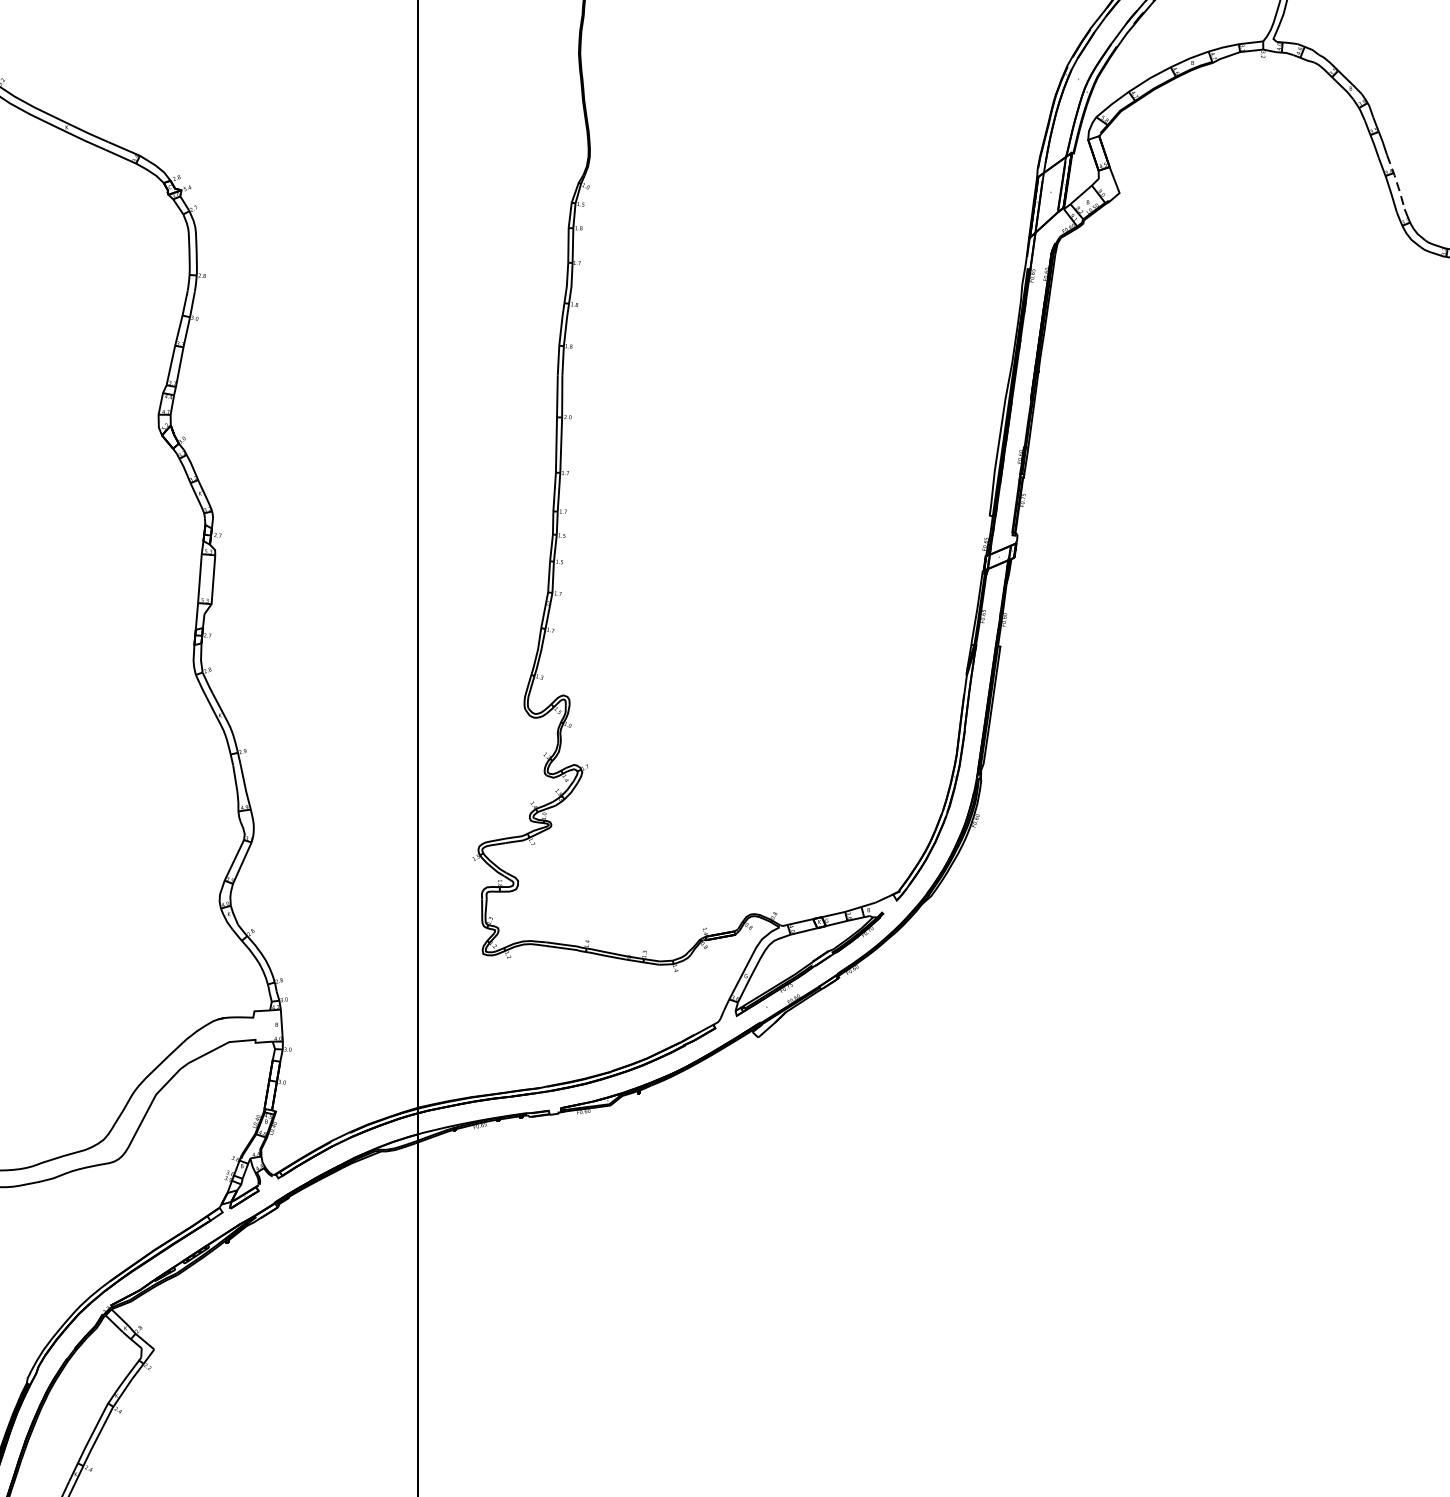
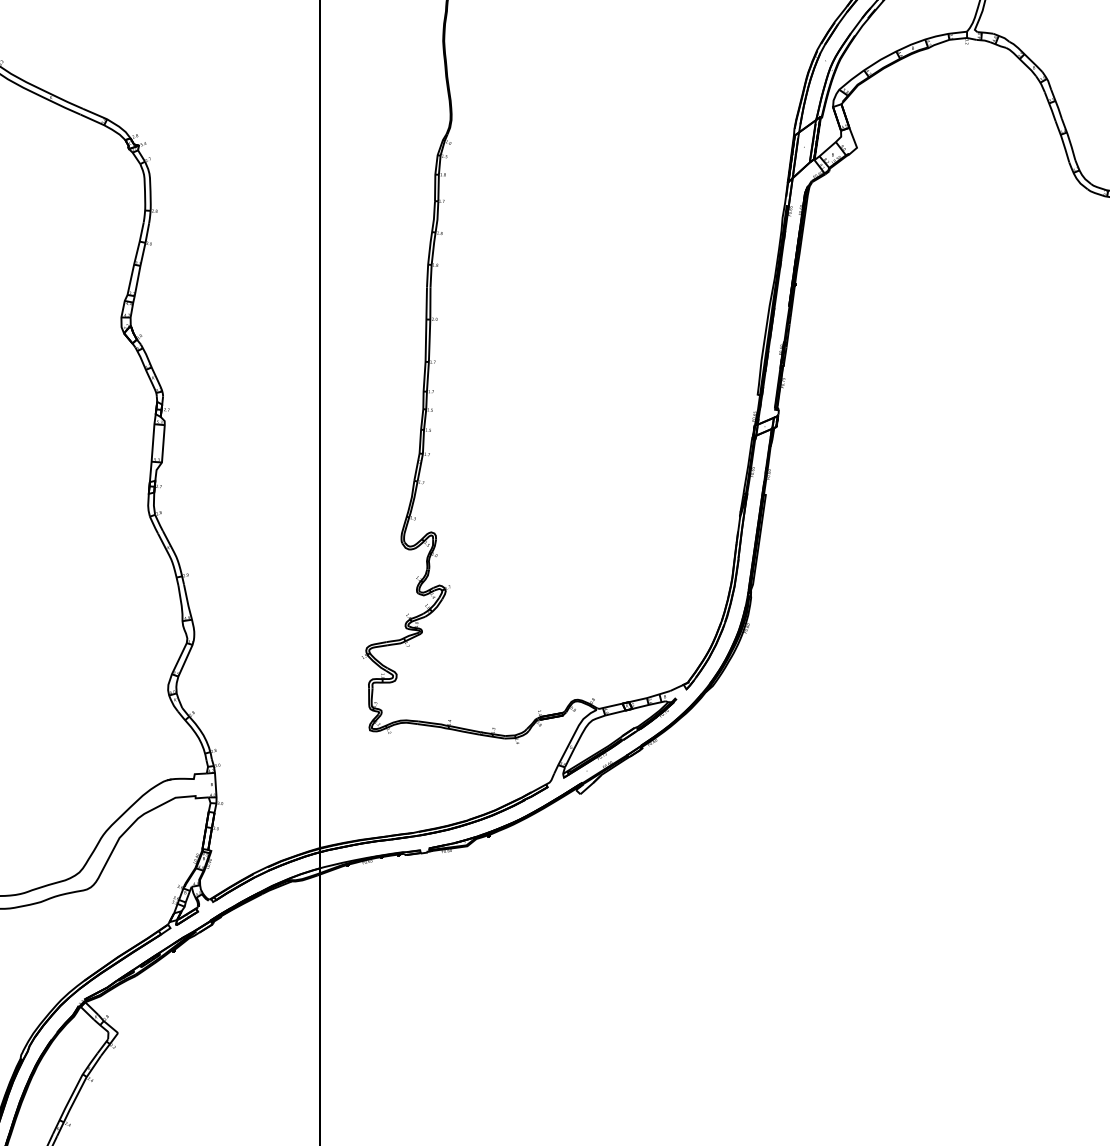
line: (1397, 182) -> (1069, 139), dashed -> solid

